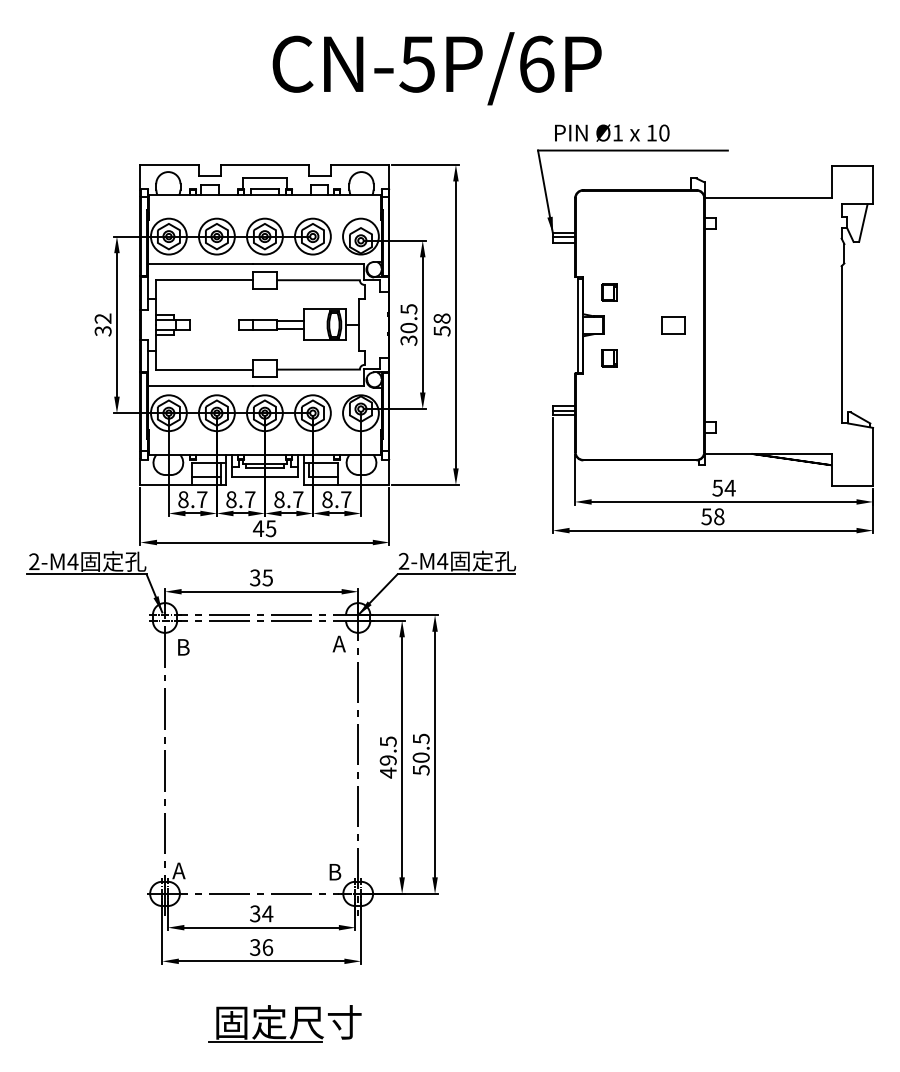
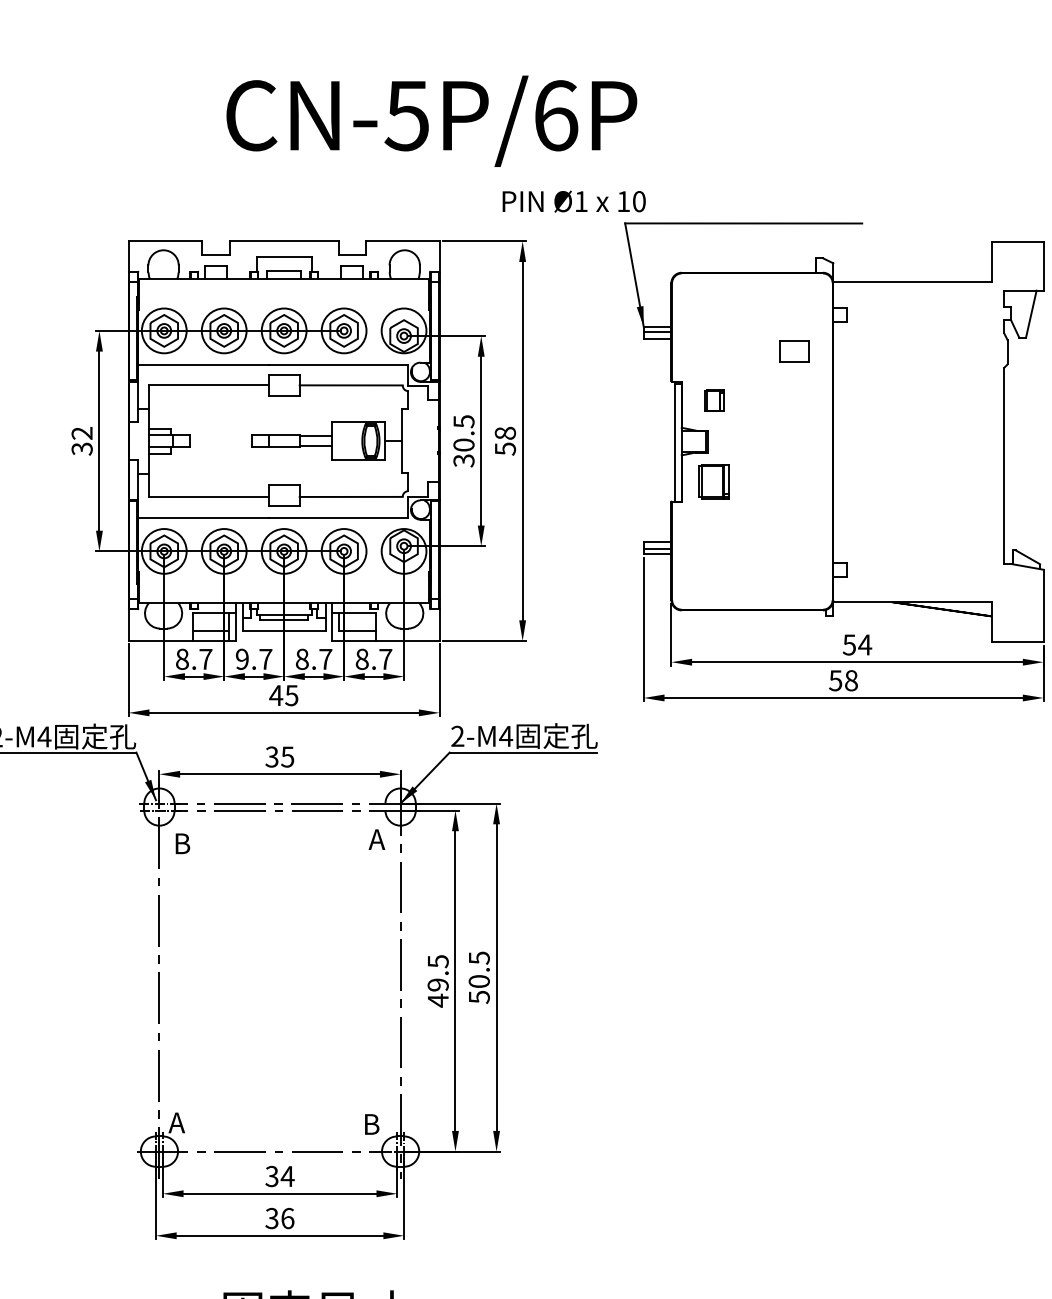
text: (436, 68) -> (430, 120), moved
text: (612, 132) -> (574, 200), moved
part: (673, 325) -> (794, 351), moved
part: (609, 358) -> (714, 483), size x1.6
text: (231, 499) -> (242, 659), 8.7 -> 9.7

